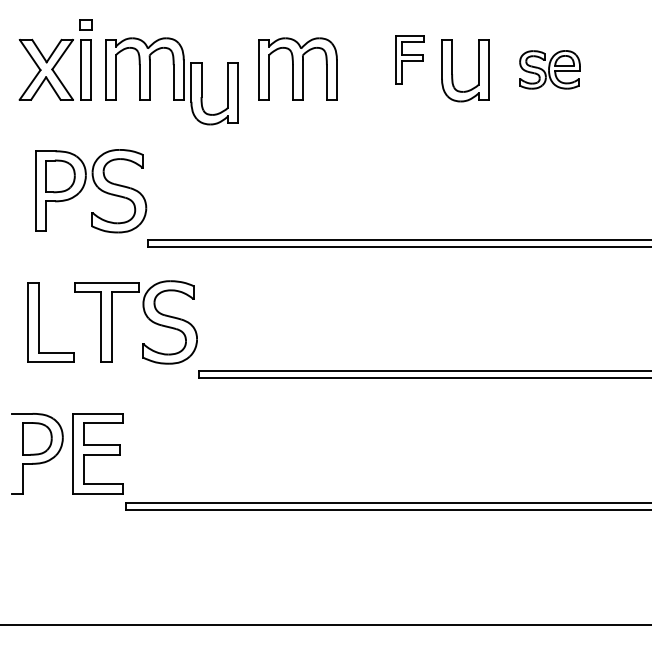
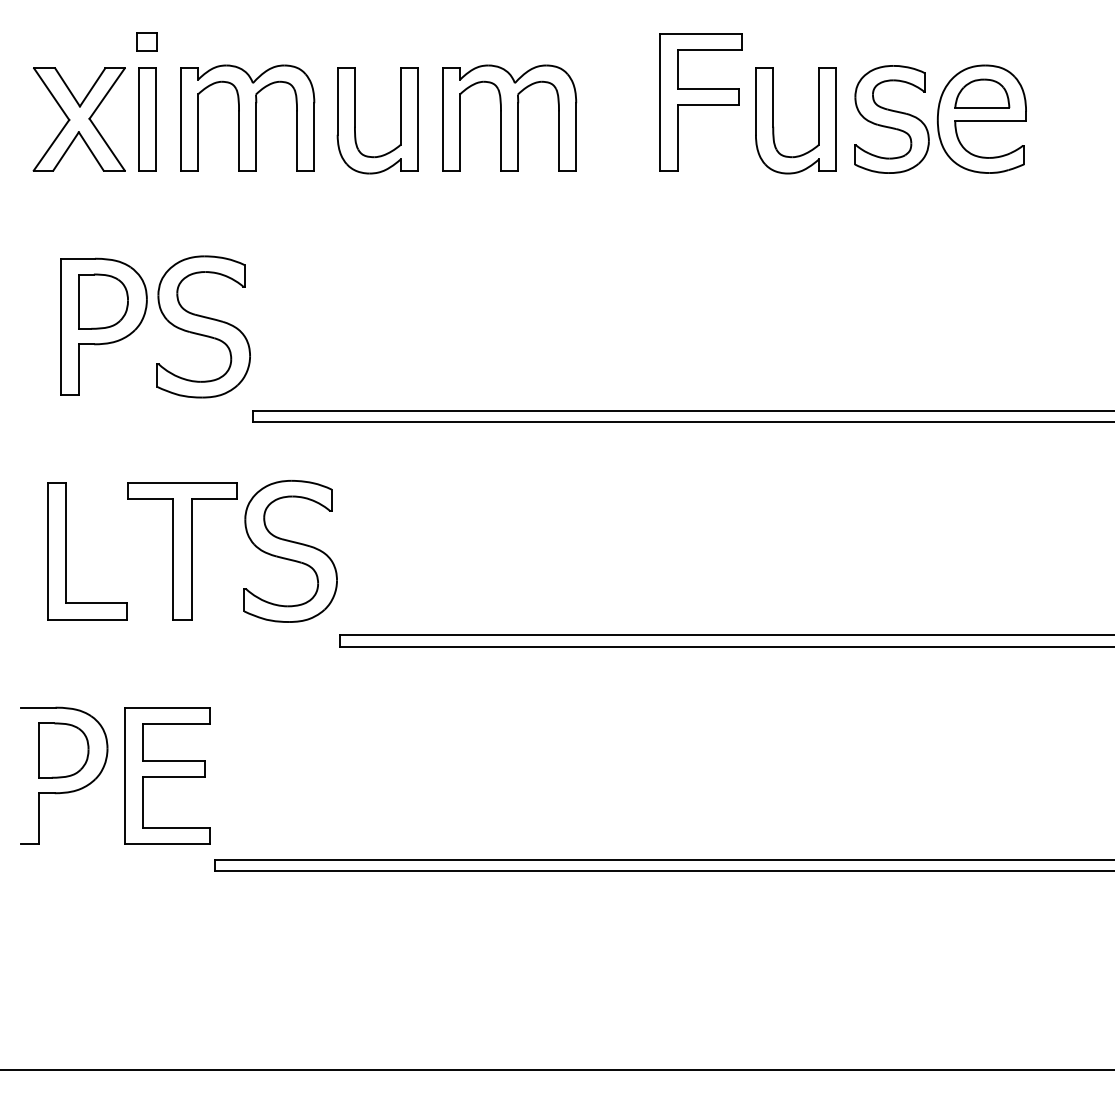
part: (409, 59) -> (700, 101), size x1.67
part: (549, 69) -> (939, 118), size x1.67
part: (202, 93) -> (356, 120), moved

